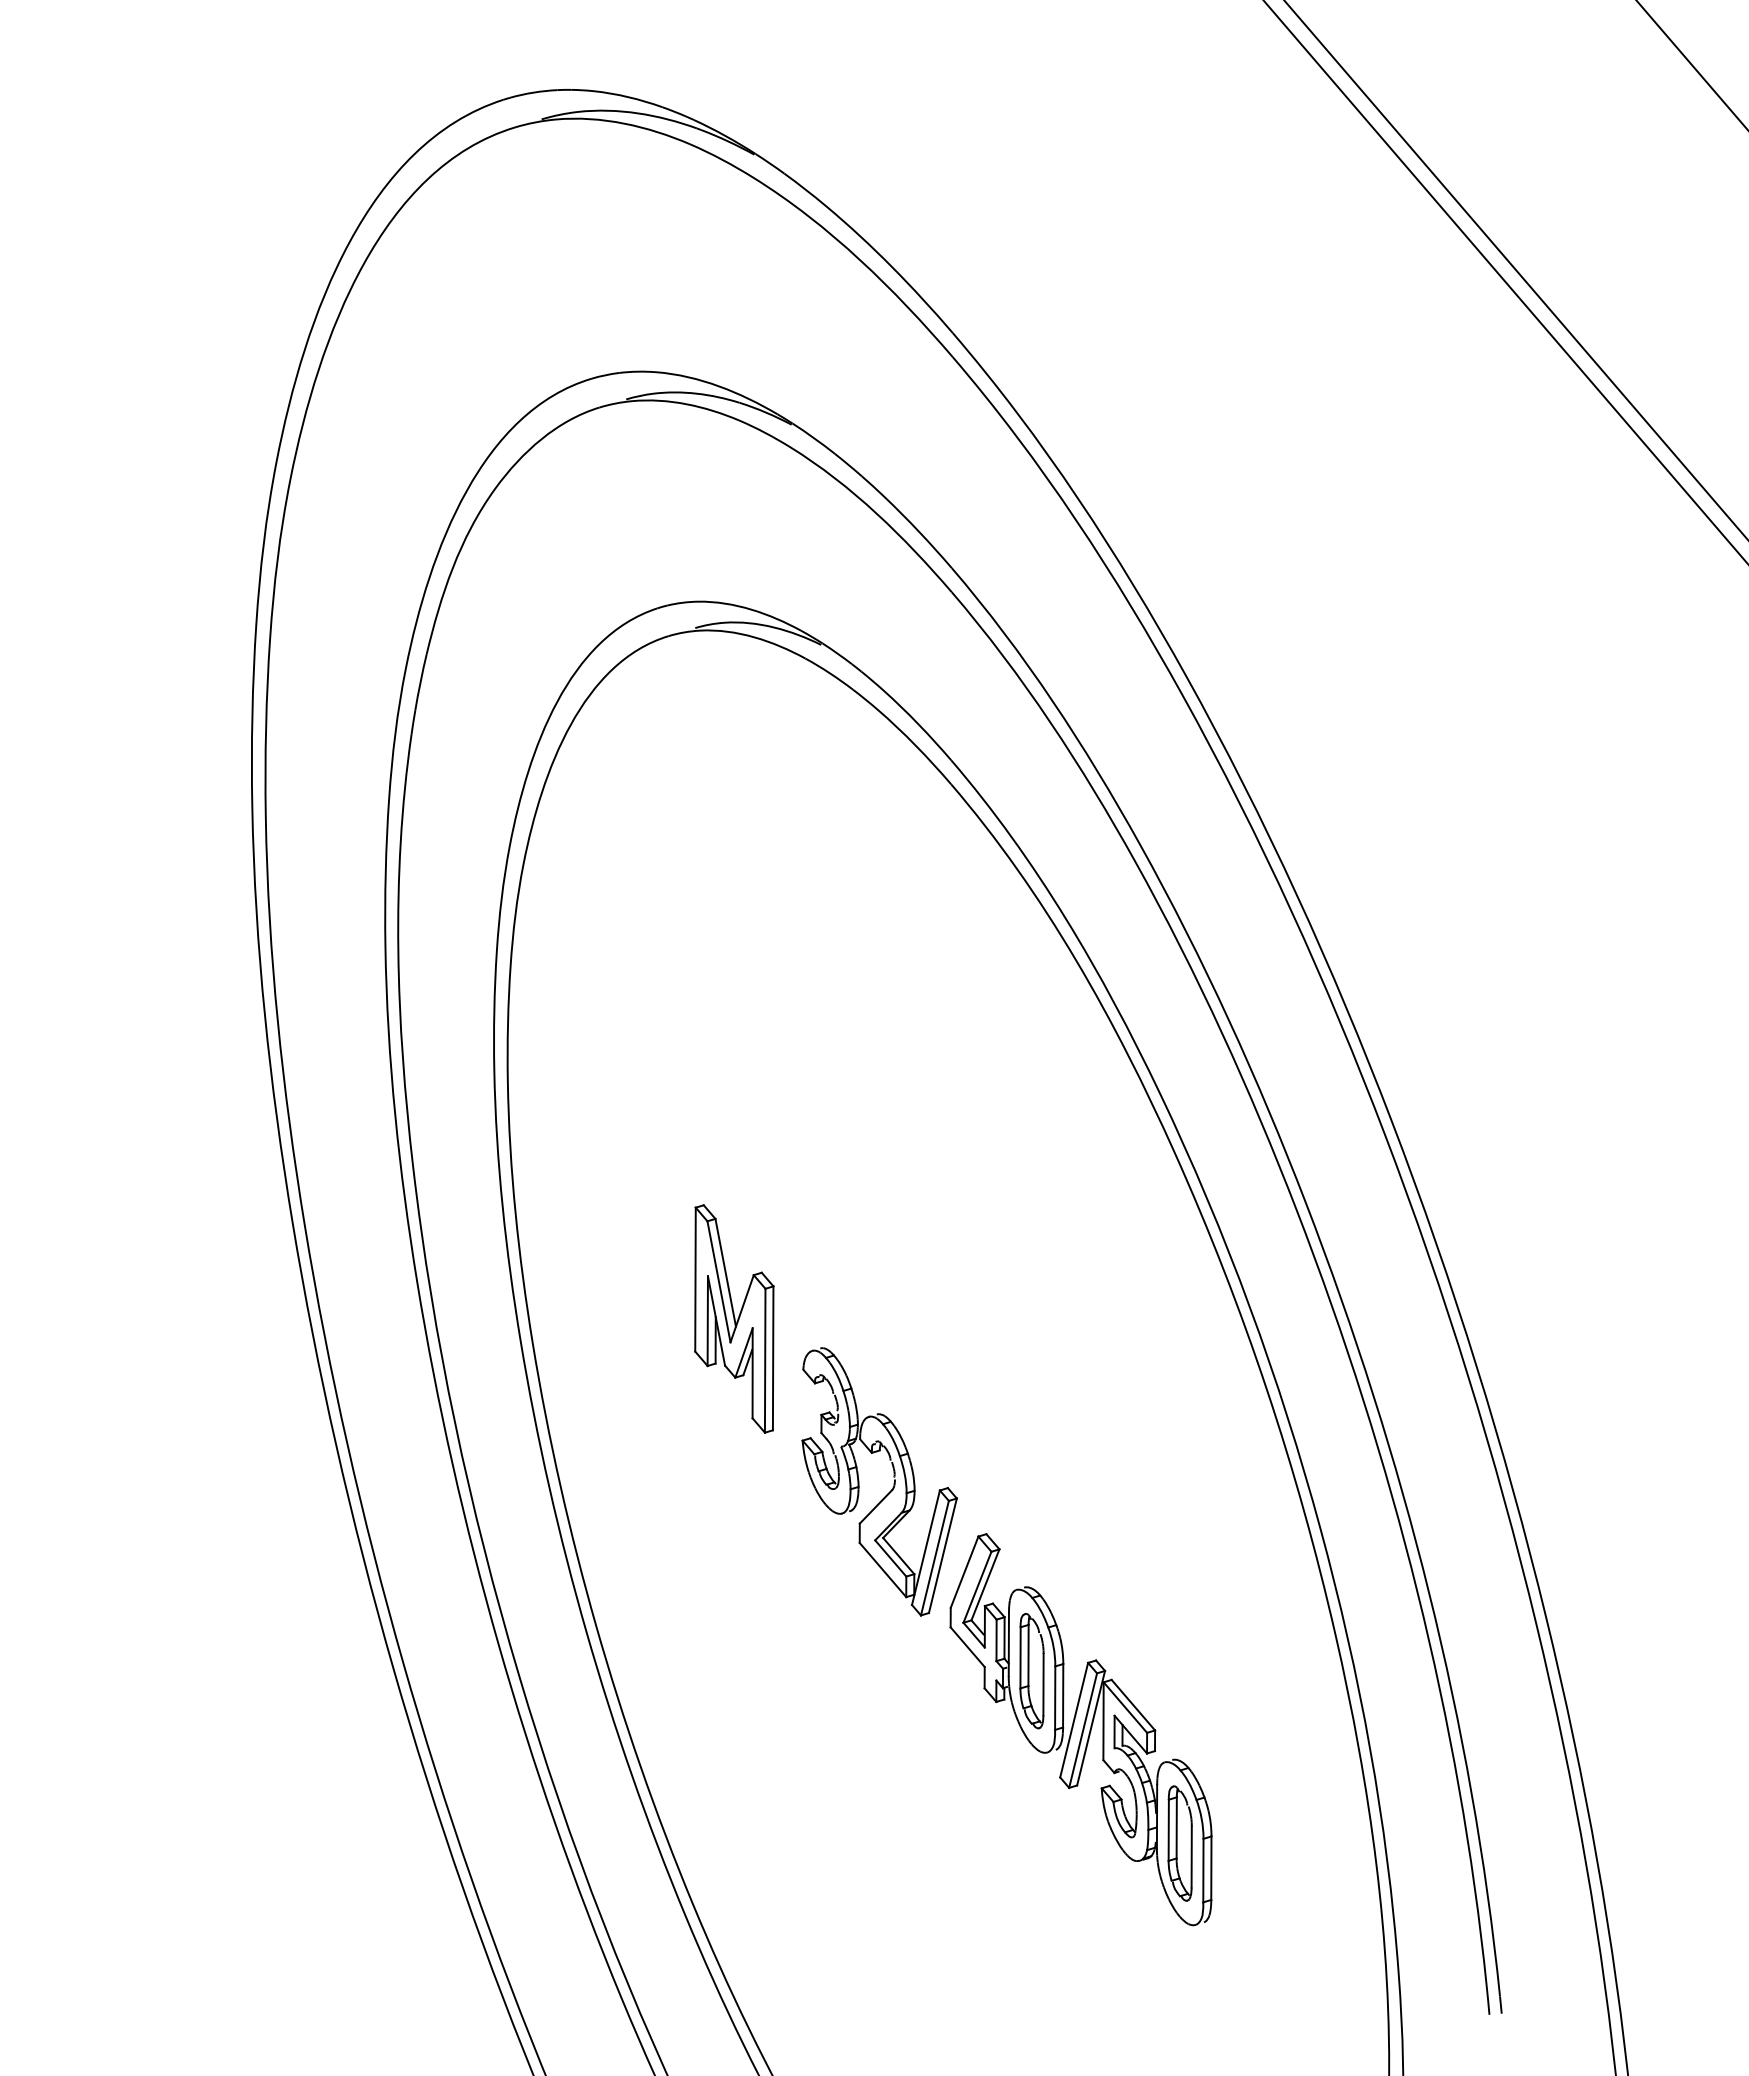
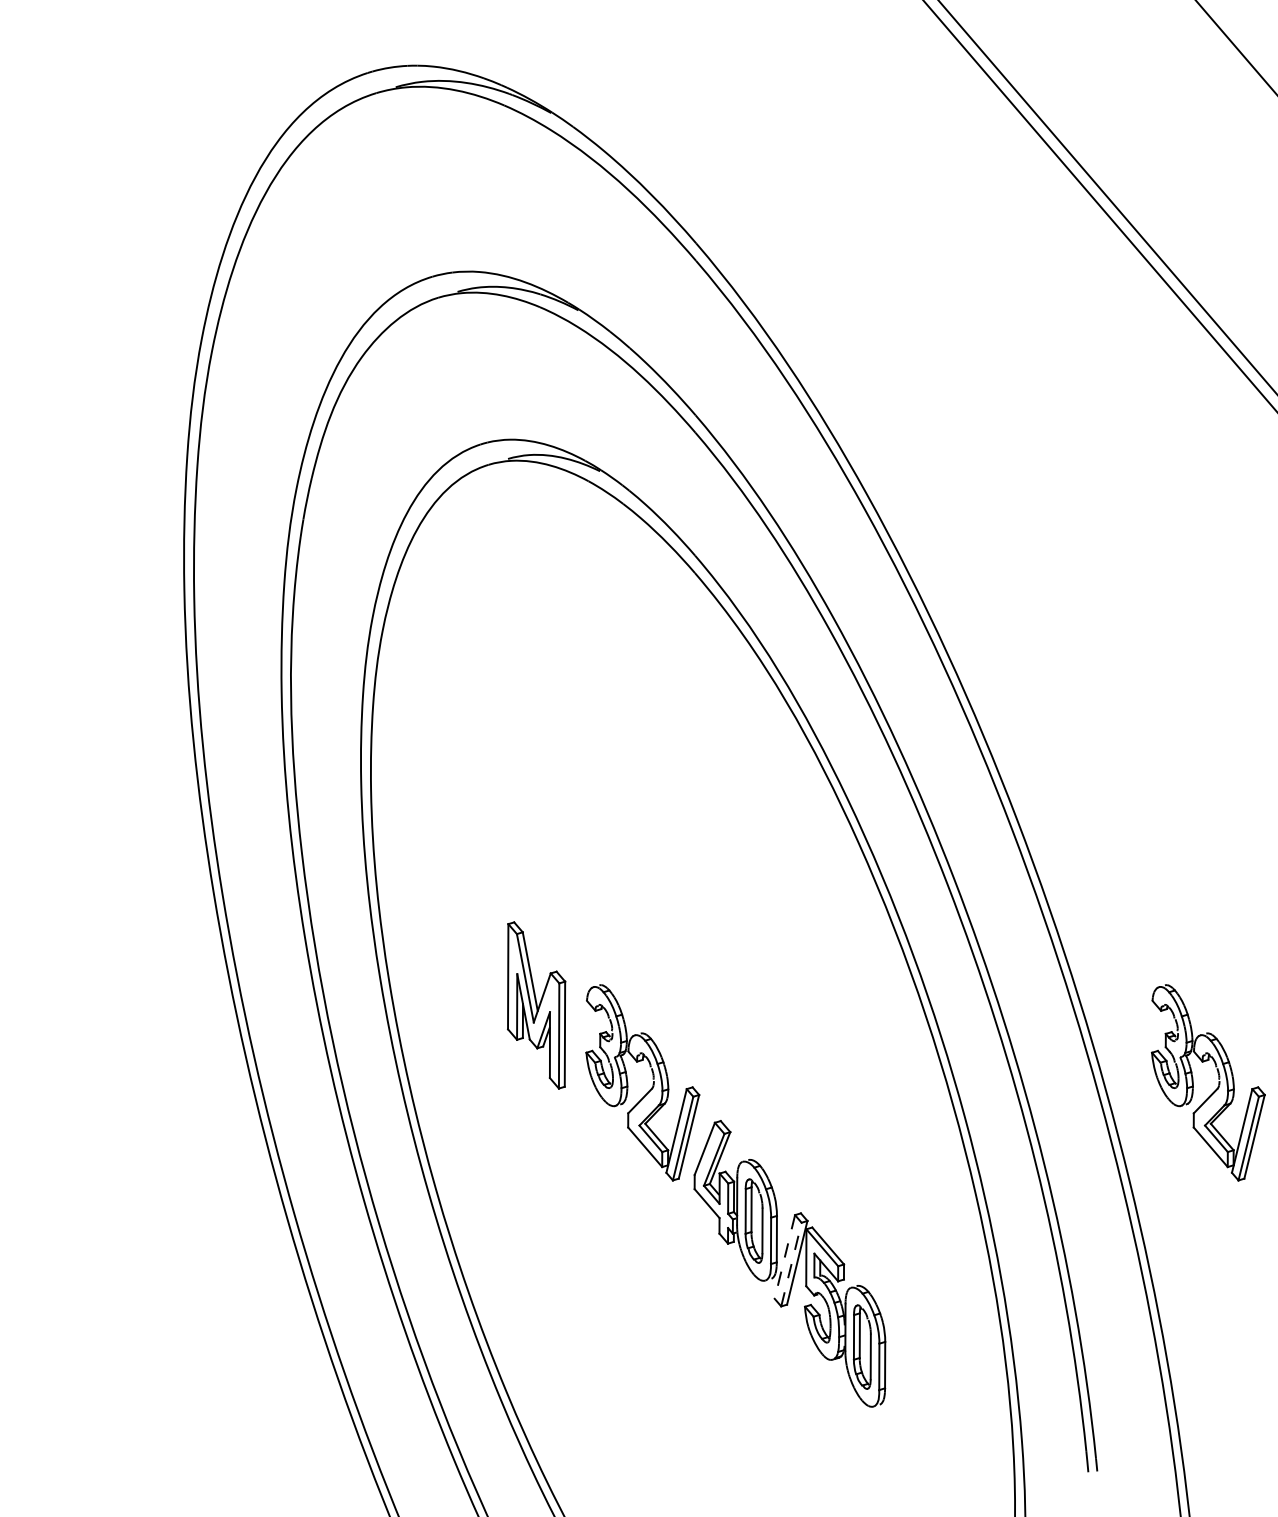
part: (734, 1318) -> (536, 1005), moved
part: (1667, 1482) -> (1218, 1083), added
line: (1074, 1720) -> (785, 1257), solid -> dashed
line: (1083, 1730) -> (791, 1264), solid -> dashed

